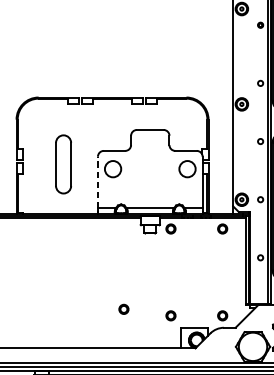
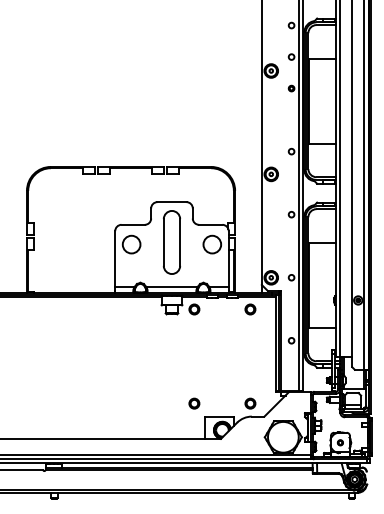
part: (63, 164) -> (171, 242), moved
line: (98, 181) -> (115, 258), dashed -> solid
part: (124, 309) -> (143, 396), removed

